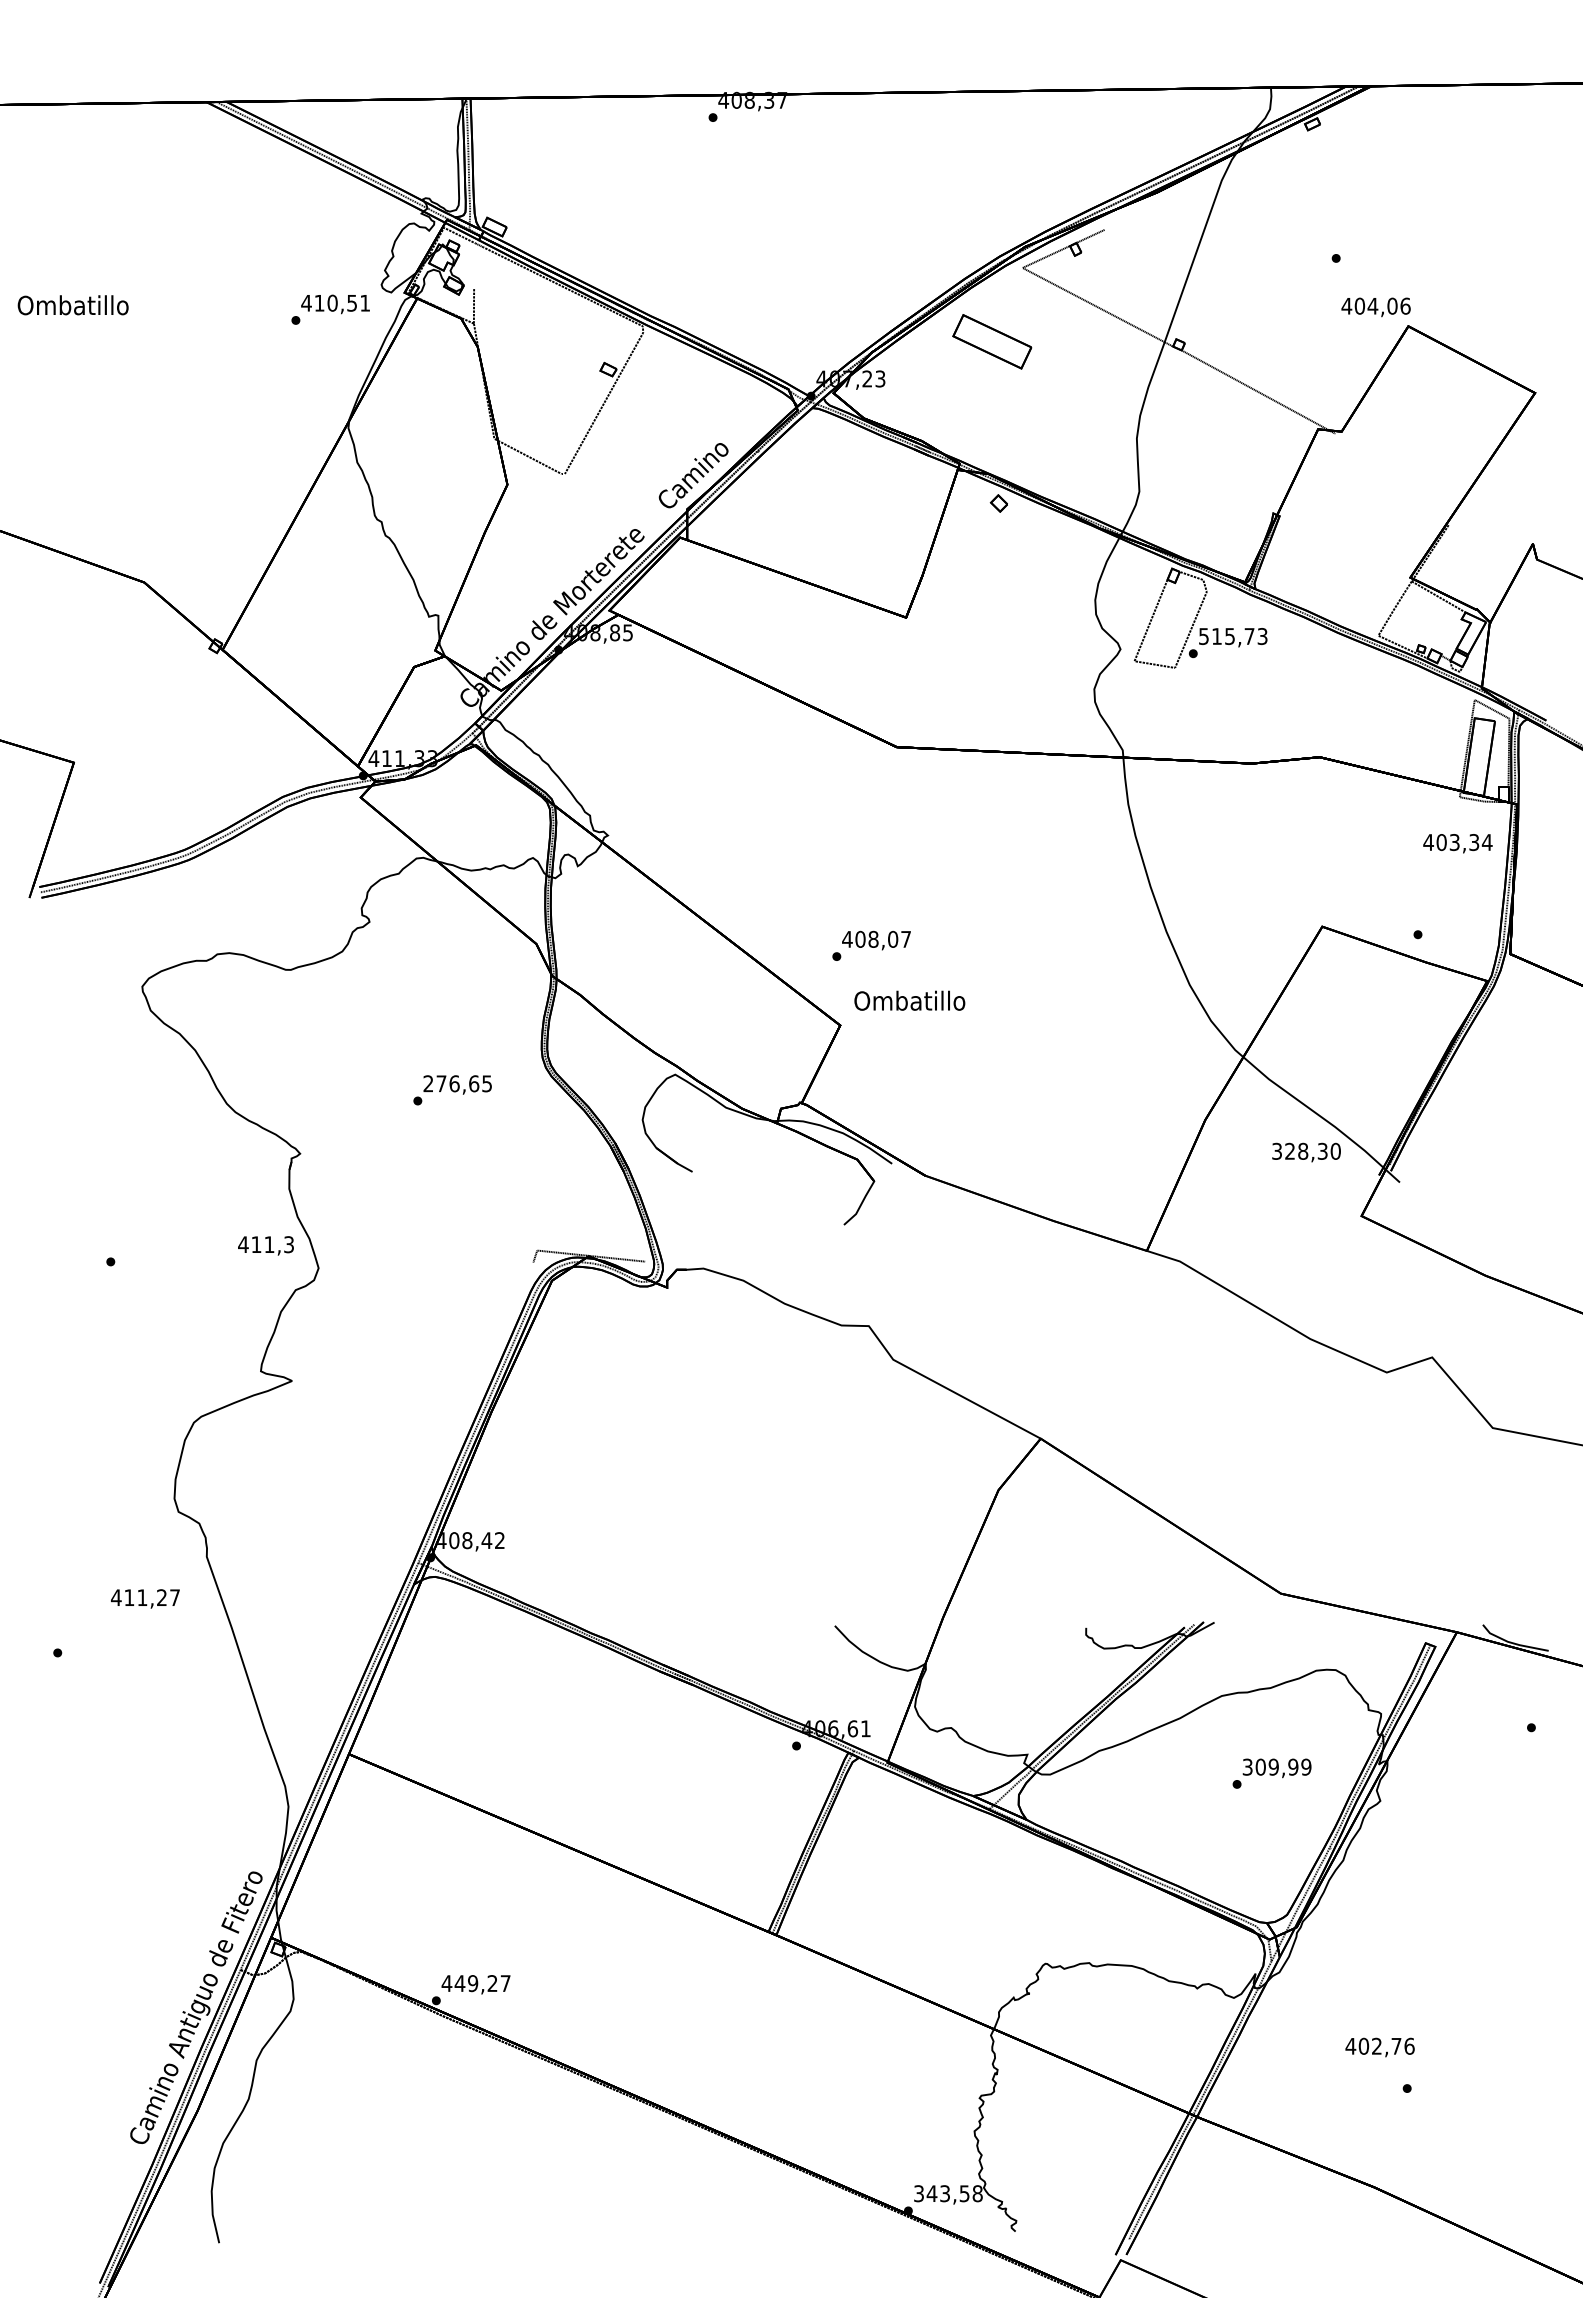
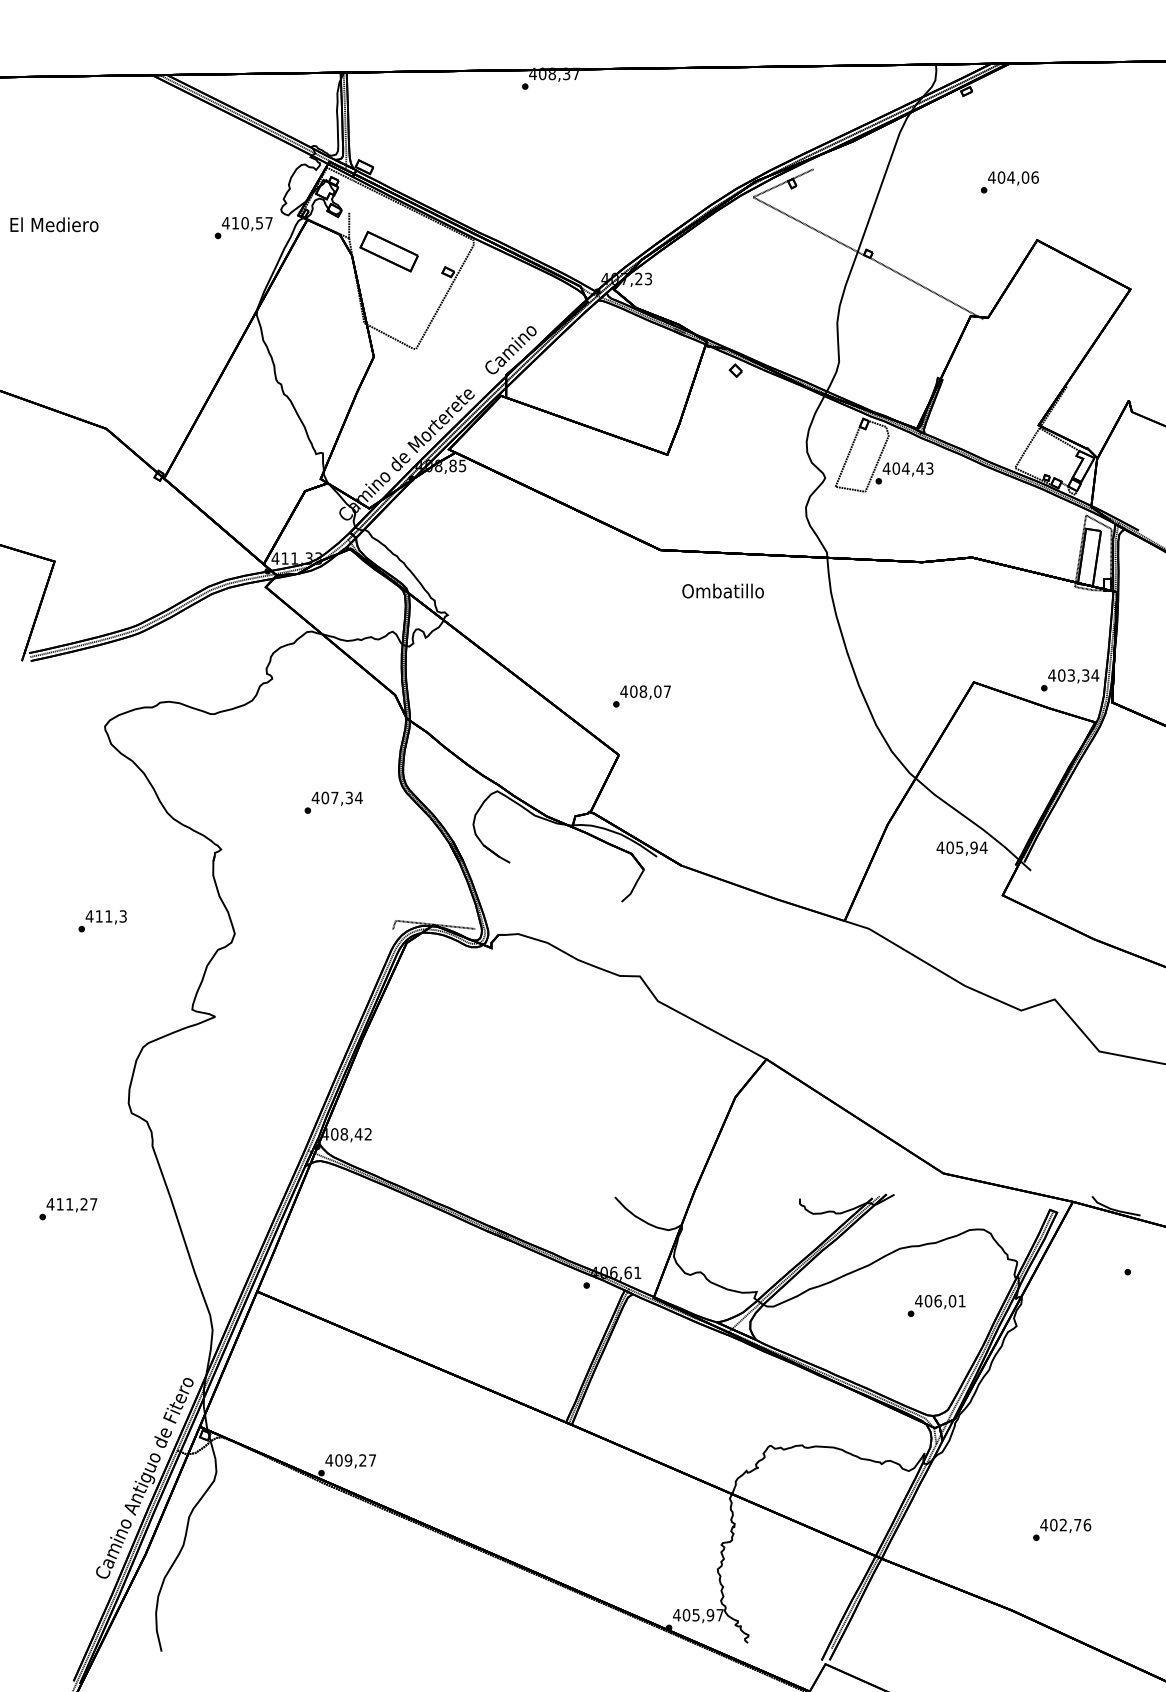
text: (364, 303) -> (268, 223), 410,51 -> 410,57
text: (73, 305) -> (54, 224), Ombatillo -> El Mediero
text: (1375, 307) -> (1012, 178), moved
part: (992, 341) -> (389, 251), moved
text: (1226, 636) -> (903, 468), 515,73 -> 404,43
text: (1457, 843) -> (1073, 676), moved
text: (909, 1000) -> (722, 590), moved
text: (457, 1083) -> (337, 797), 276,65 -> 407,34
text: (1306, 1150) -> (962, 847), 328,30 -> 405,94
text: (265, 1245) -> (105, 917), moved
text: (145, 1598) -> (72, 1204), moved
text: (1276, 1766) -> (940, 1300), 309,99 -> 406,01
text: (459, 1983) -> (338, 1460), 449,27 -> 409,27
text: (1379, 2047) -> (1065, 1525), moved
text: (947, 2193) -> (697, 1615), 343,58 -> 405,97

